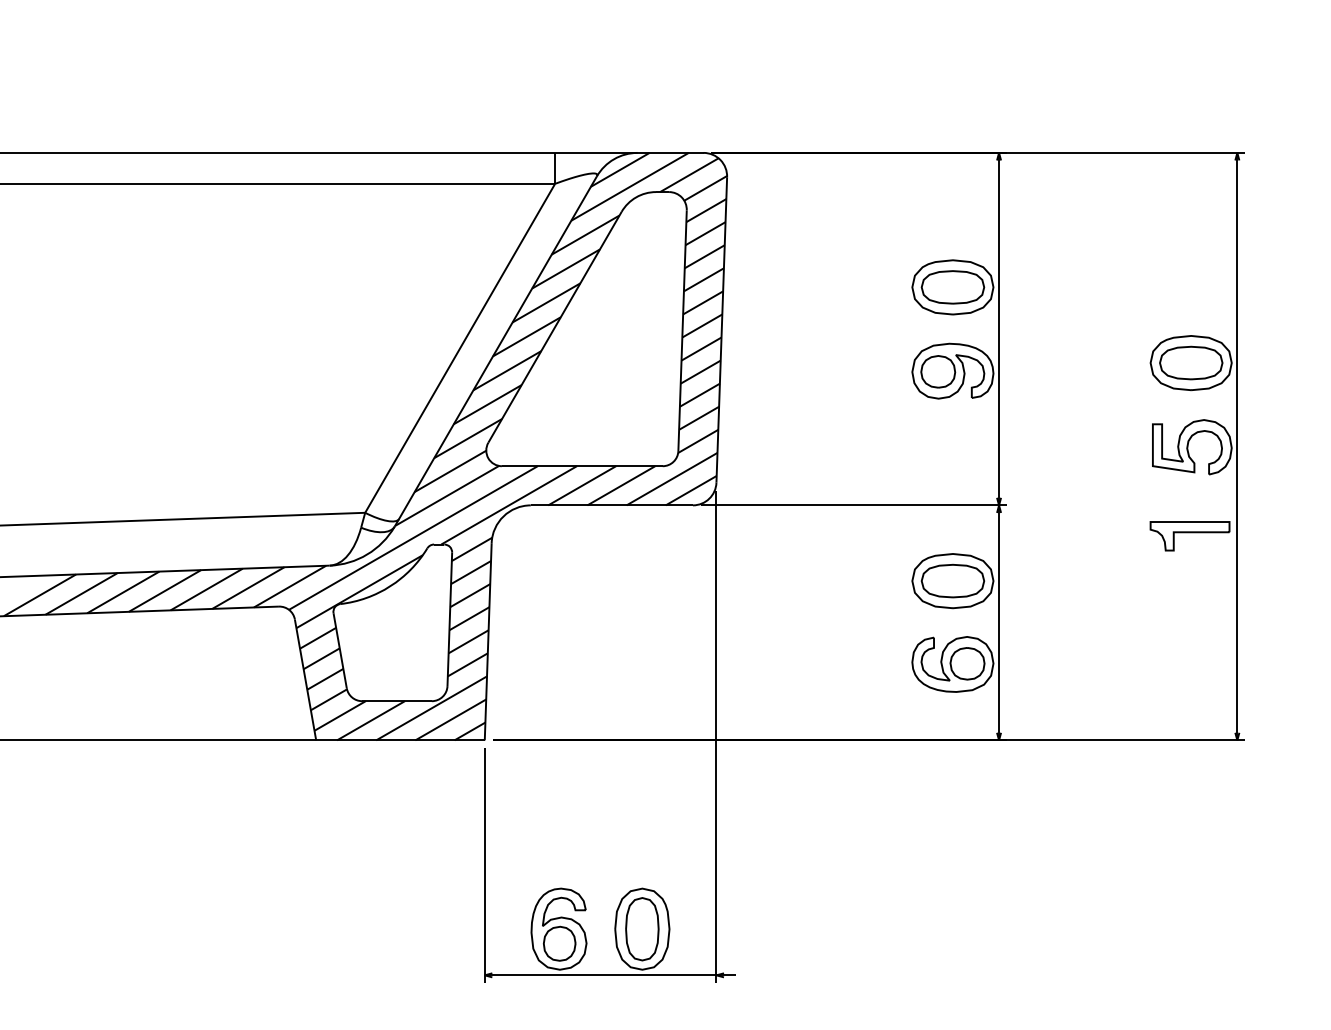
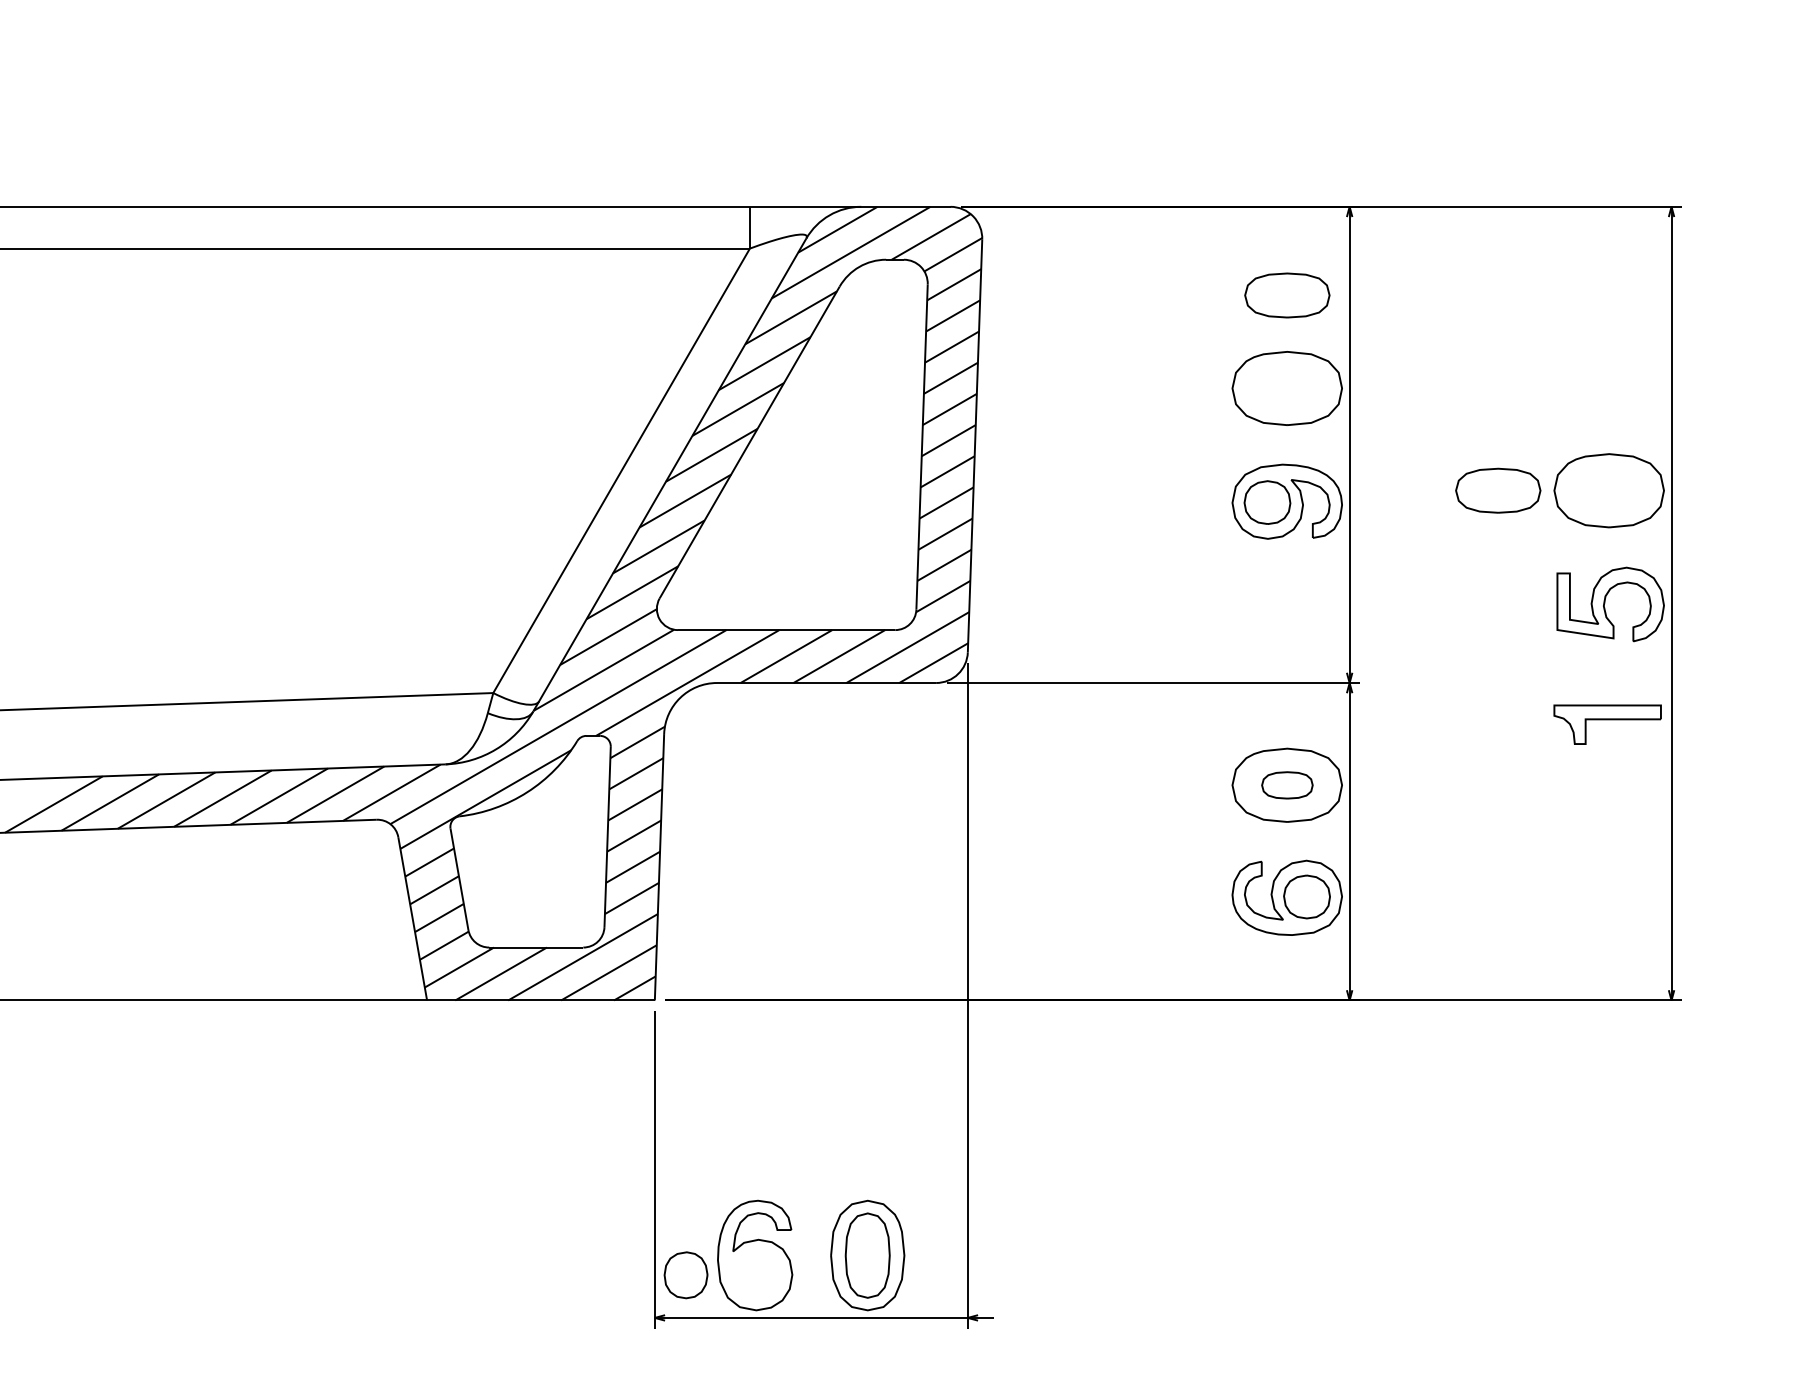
part: (953, 287) -> (1287, 295), moved
part: (1191, 362) -> (1498, 490), moved
part: (953, 581) -> (1287, 785), size x0.6
part: (559, 943) -> (685, 1275), moved

